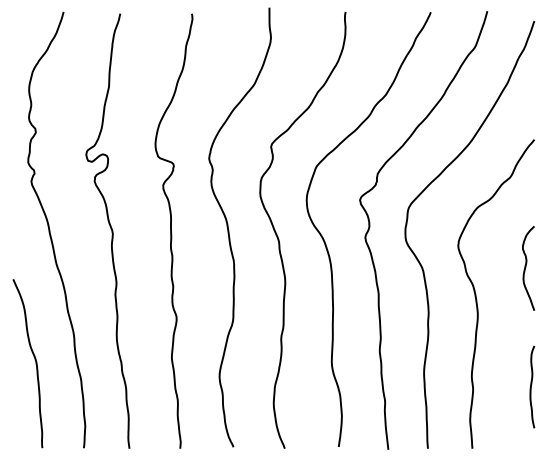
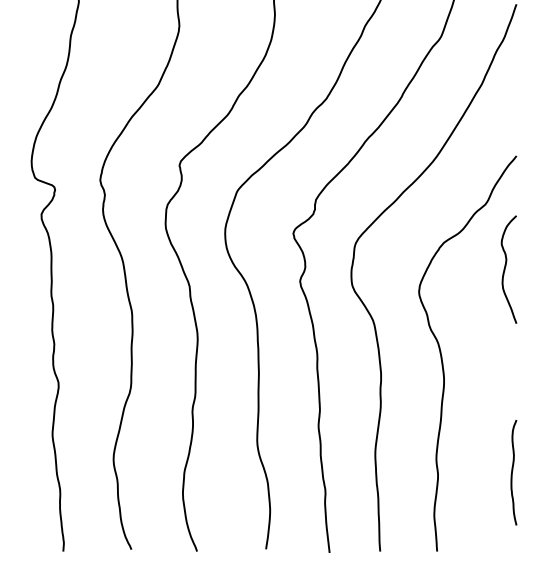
curve: (526, 267) -> (506, 268), moved

